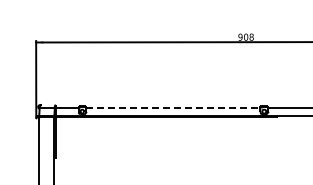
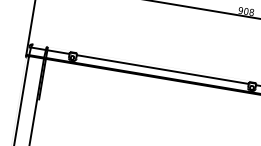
line: (173, 108) -> (162, 69), dashed -> solid

